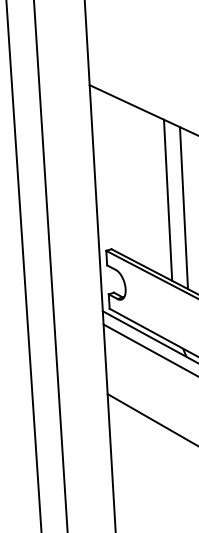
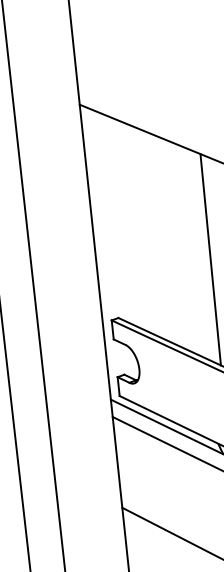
line: (167, 199) -> (188, 249), removed

